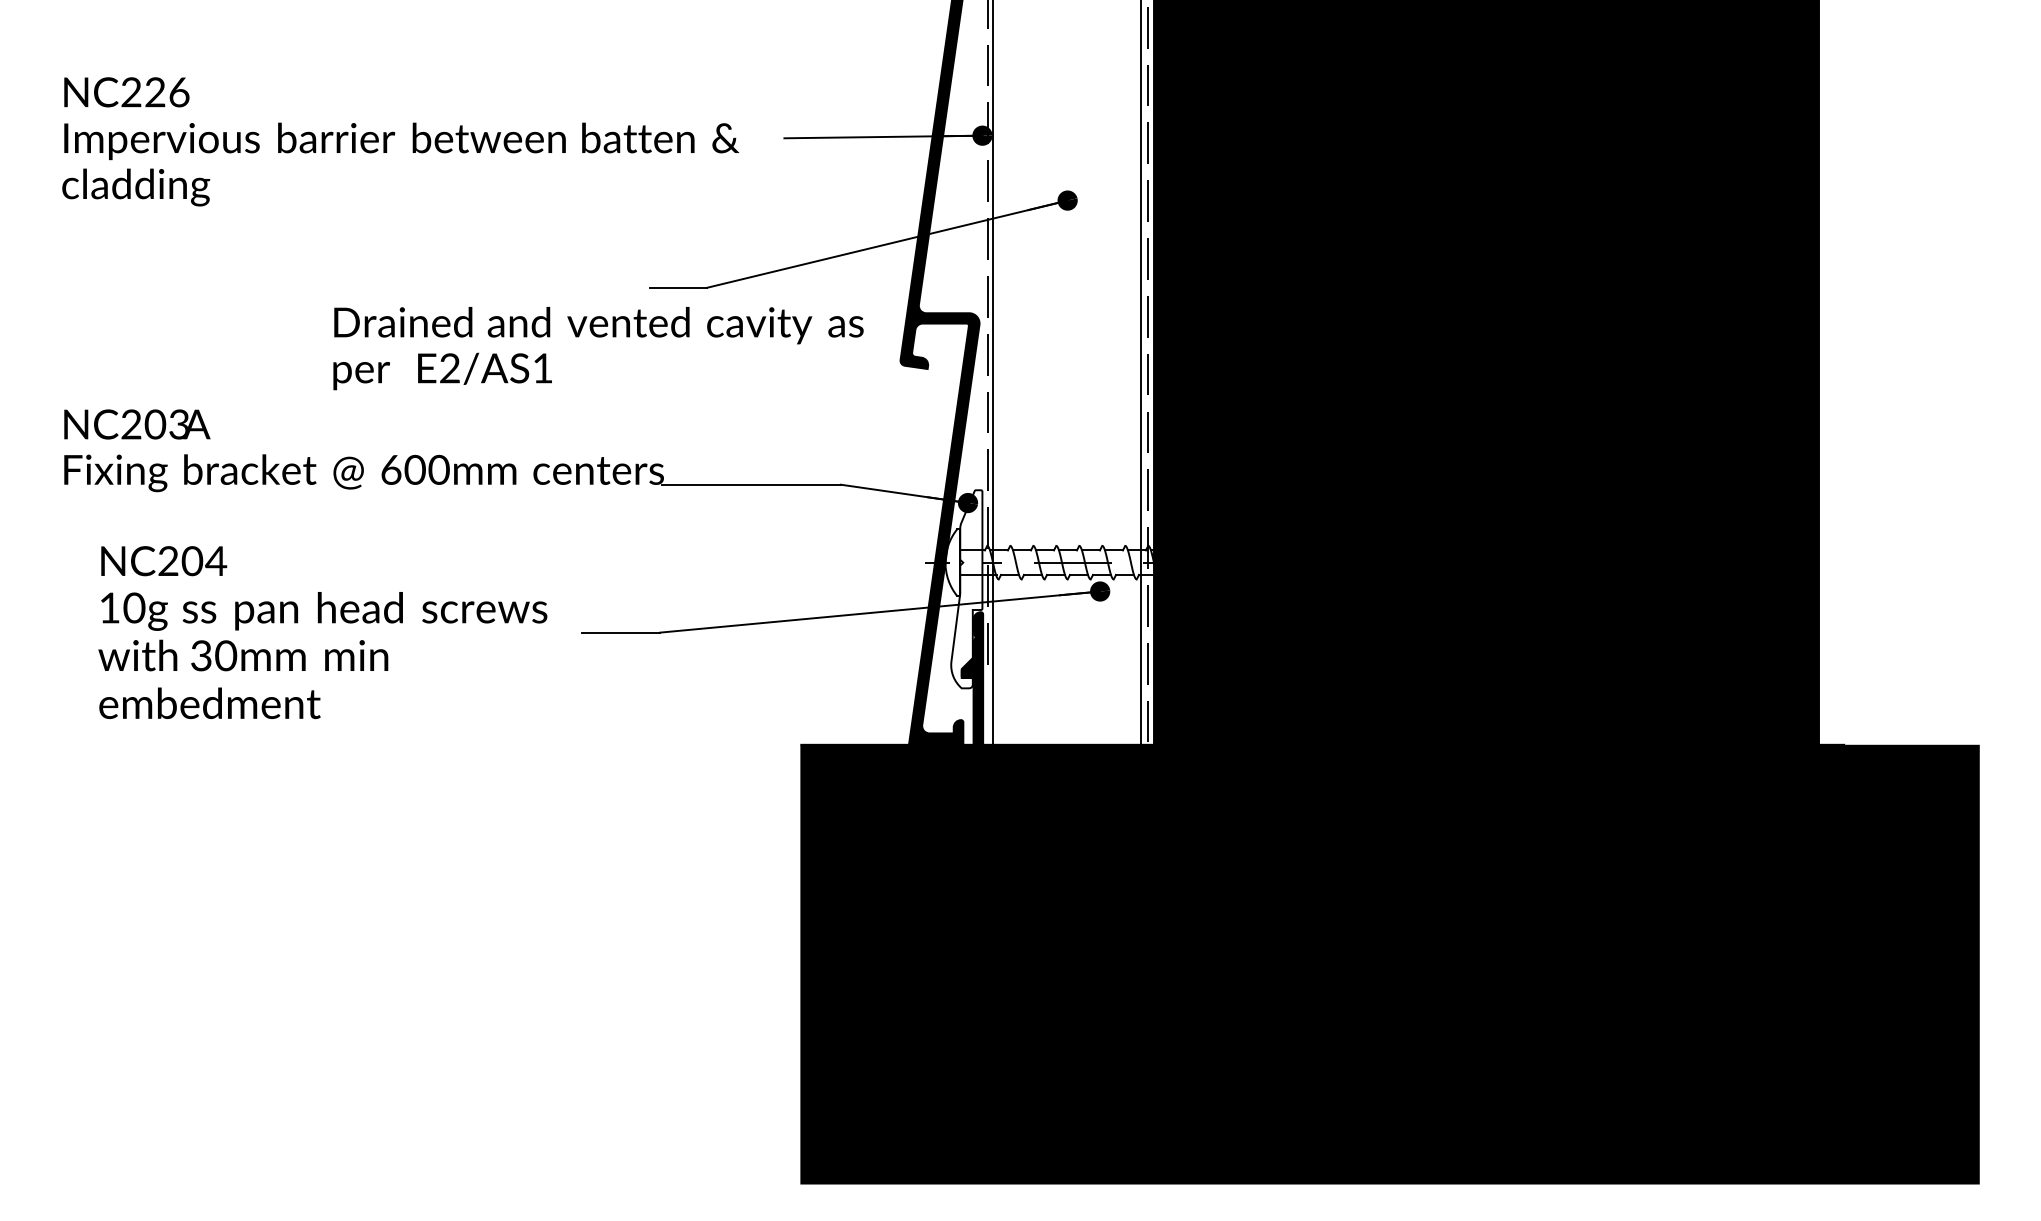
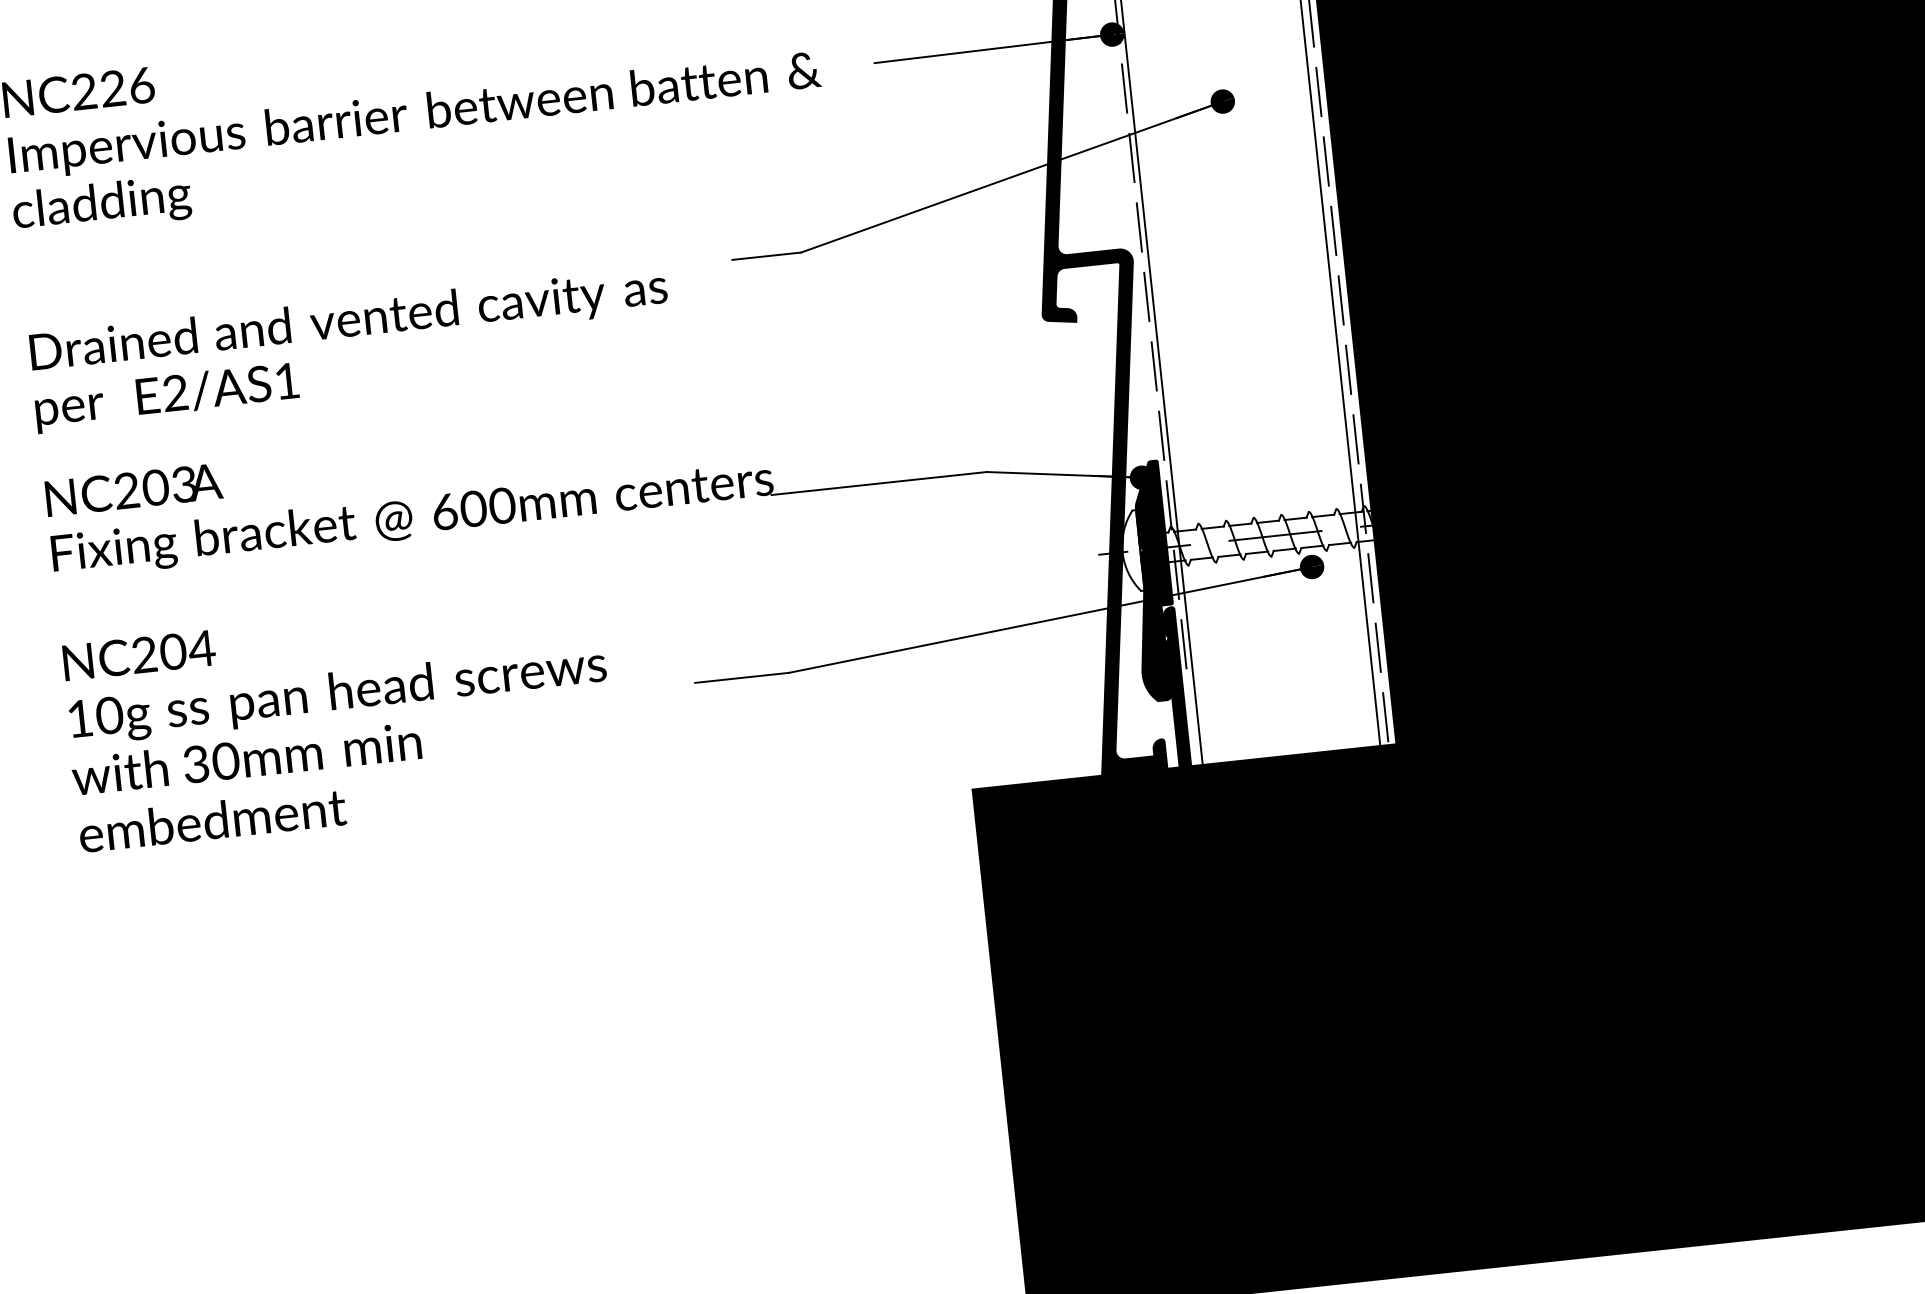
text: (598, 348) -> (351, 350), moved
fill: (966, 589) -> (1151, 581), added
text: (322, 632) -> (338, 720), moved

